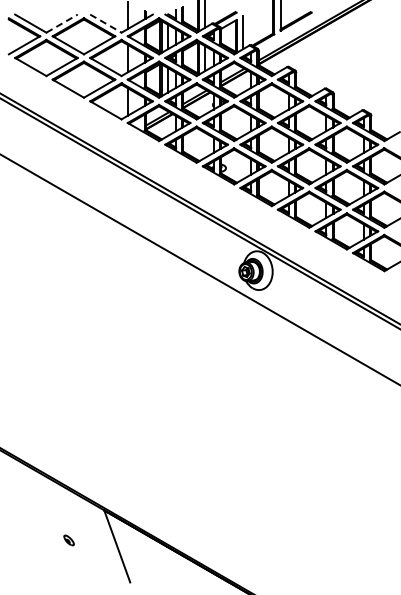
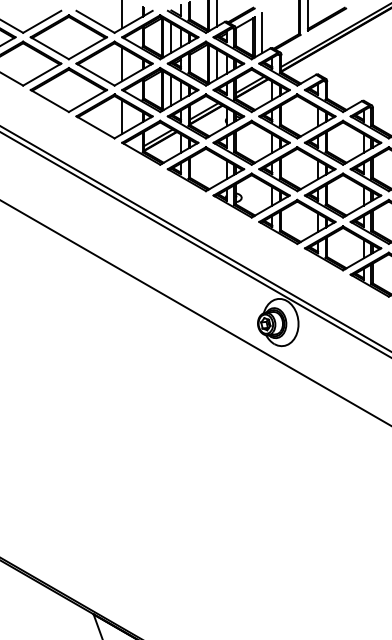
line: (62, 23) -> (42, 21), dashed -> solid
line: (106, 23) -> (96, 21), dashed -> solid

